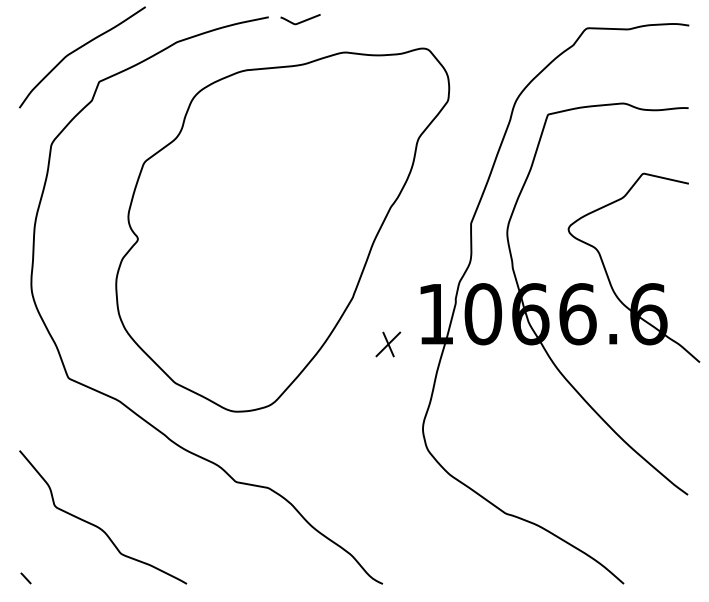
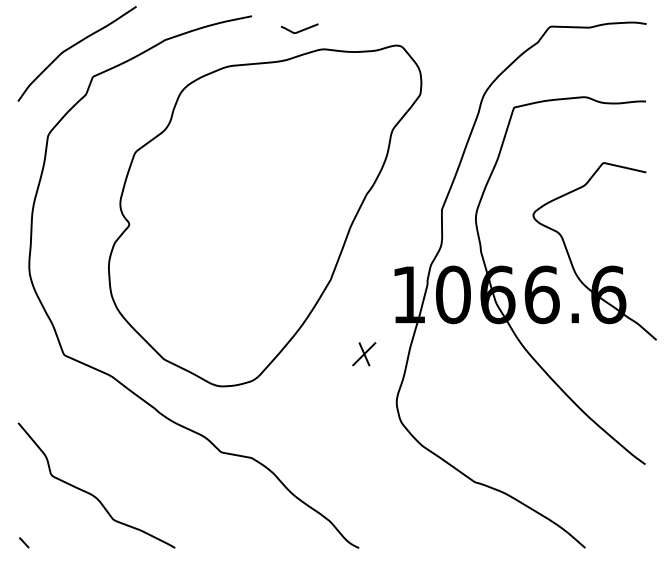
curve: (300, 21) -> (299, 30), moved
part: (388, 344) -> (364, 354), moved

